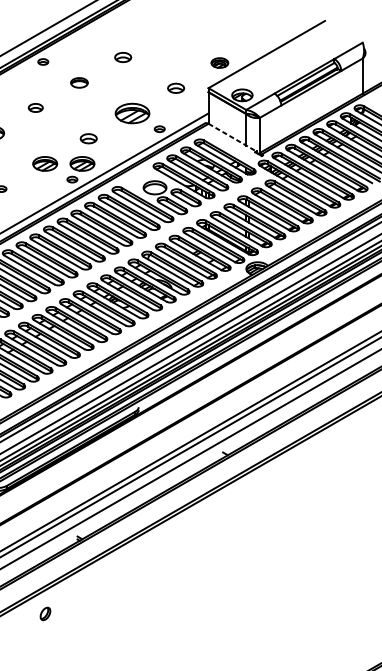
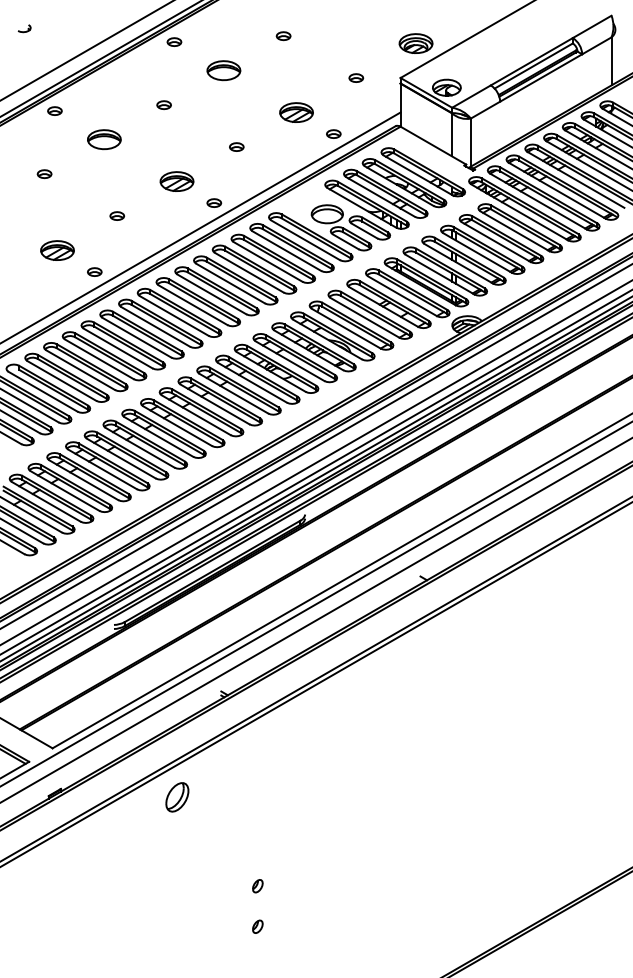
part: (122, 57) -> (283, 36), size x0.62
part: (219, 62) -> (415, 43), size x1.43
part: (79, 82) -> (223, 70), size x1.43
part: (176, 87) -> (356, 77), size x0.62
part: (35, 108) -> (163, 105), size x0.71
part: (132, 113) -> (296, 112), size x0.71
line: (232, 137) -> (433, 145), dashed -> solid
part: (88, 138) -> (236, 146), size x0.62
part: (82, 163) -> (227, 181), removed
part: (45, 614) -> (177, 797), size x1.67

